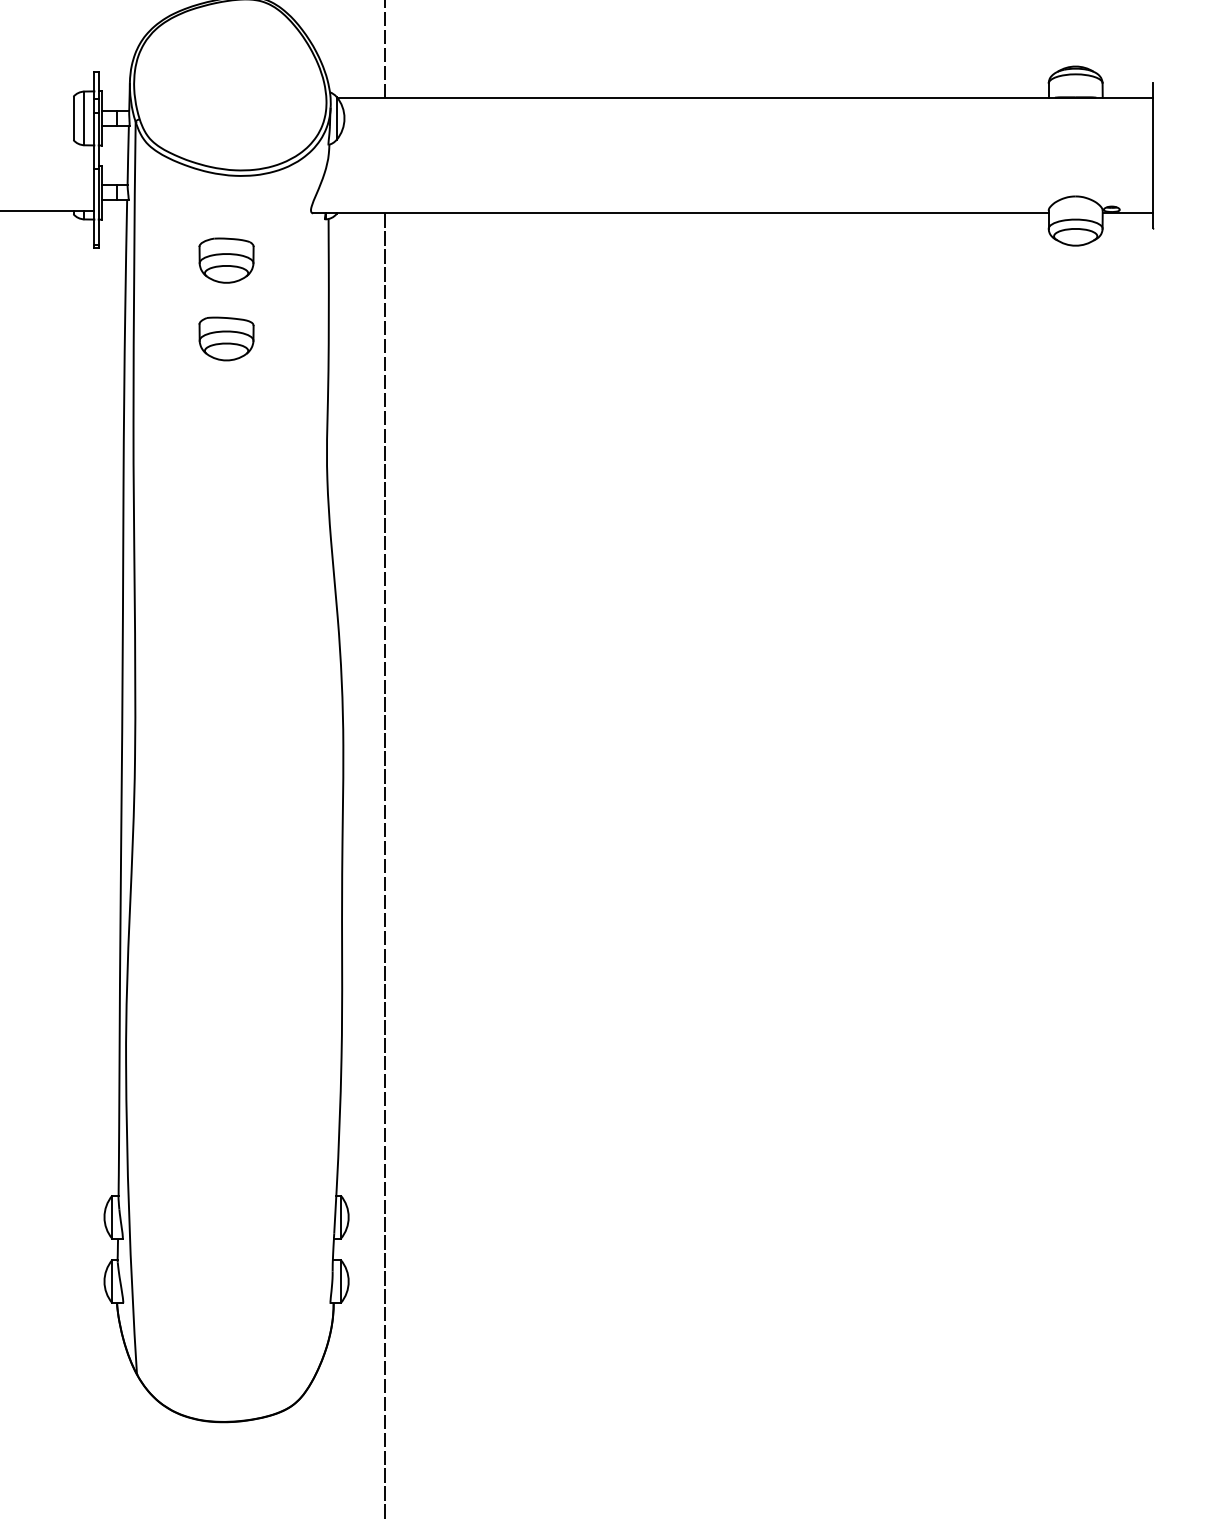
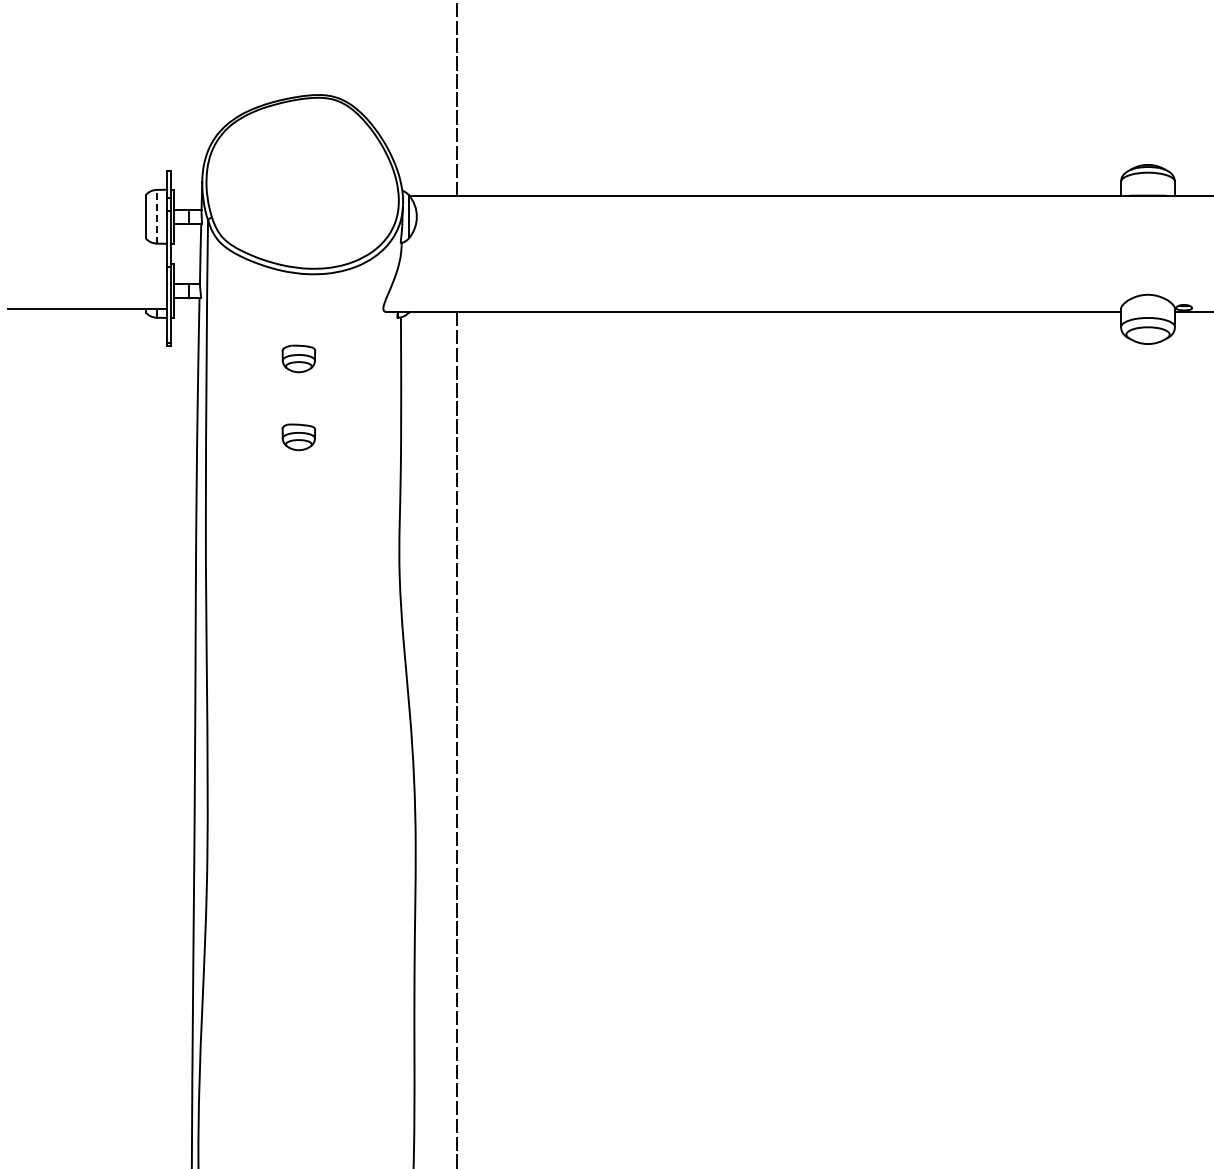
line: (84, 118) -> (156, 216), solid -> dashed
part: (226, 260) -> (298, 358), size x0.6
part: (226, 338) -> (298, 436), size x0.6

